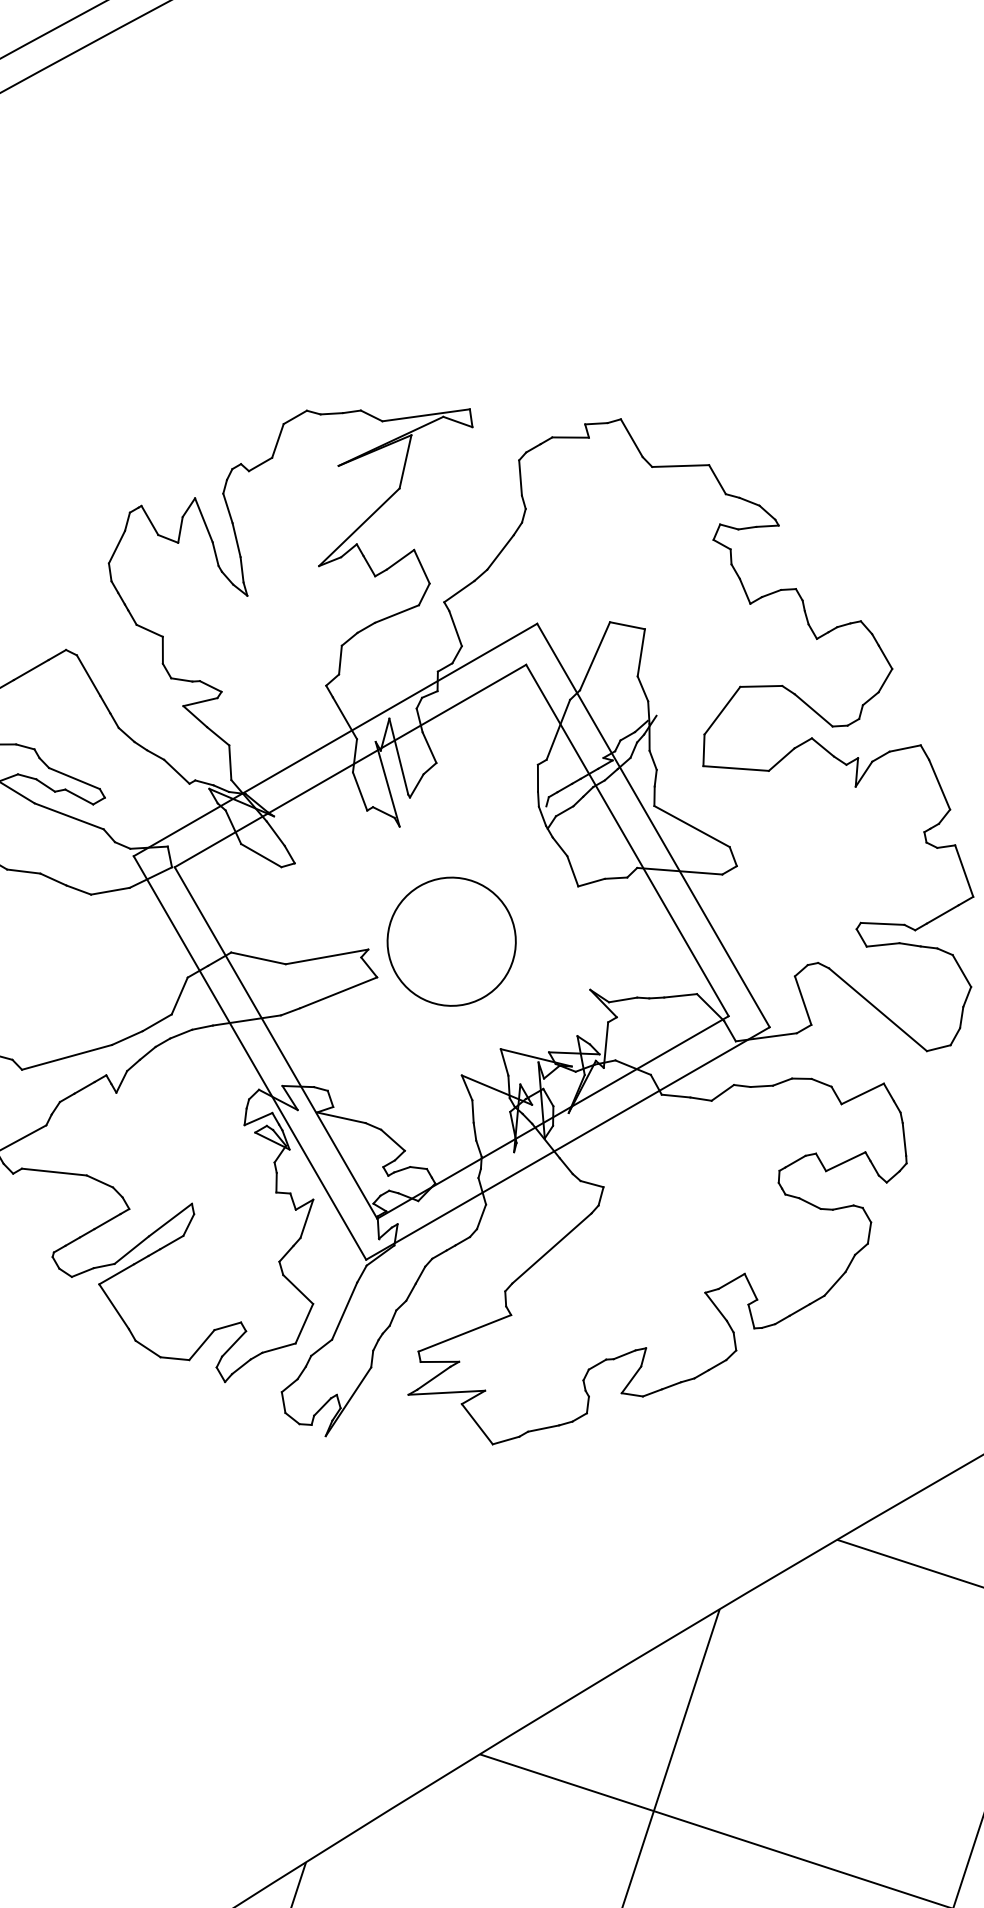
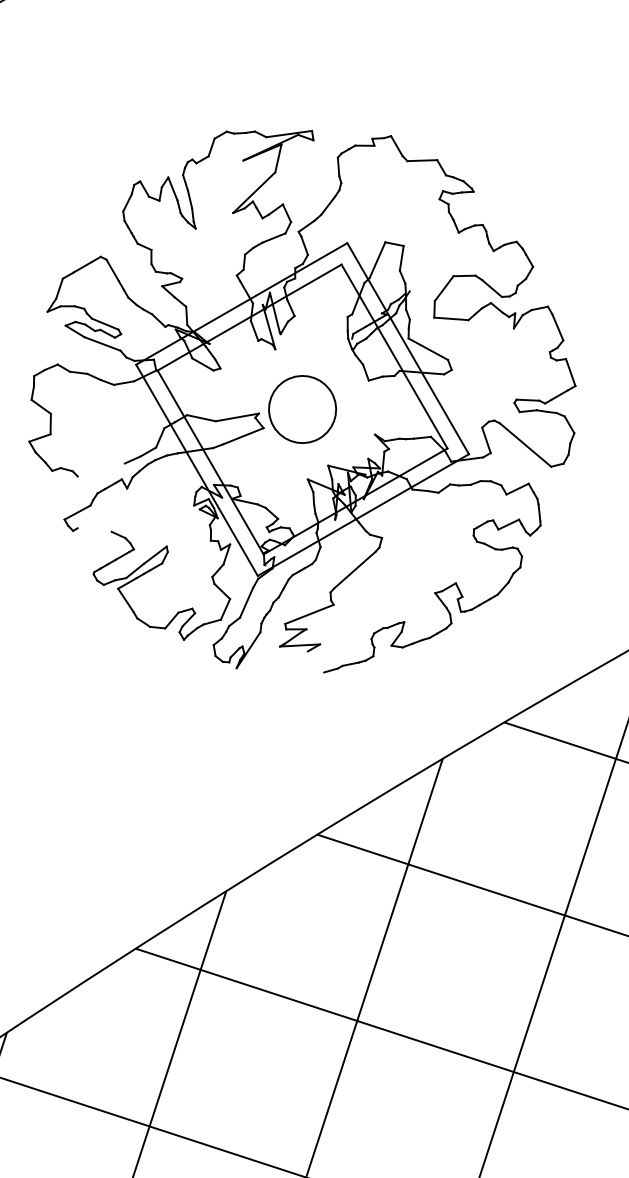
line: (65, 1056) -> (100, 469), removed
line: (54, 1171) -> (94, 529), removed
line: (476, 1423) -> (315, 661), removed

